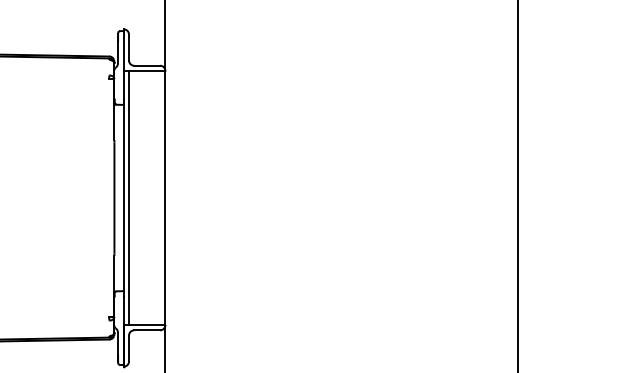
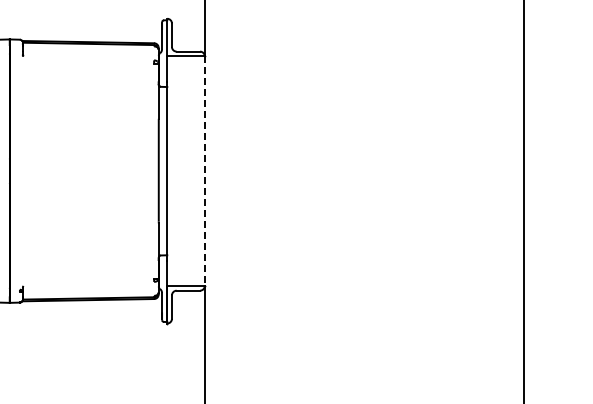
line: (128, 198) -> (171, 171), removed
line: (165, 198) -> (204, 171), solid -> dashed

